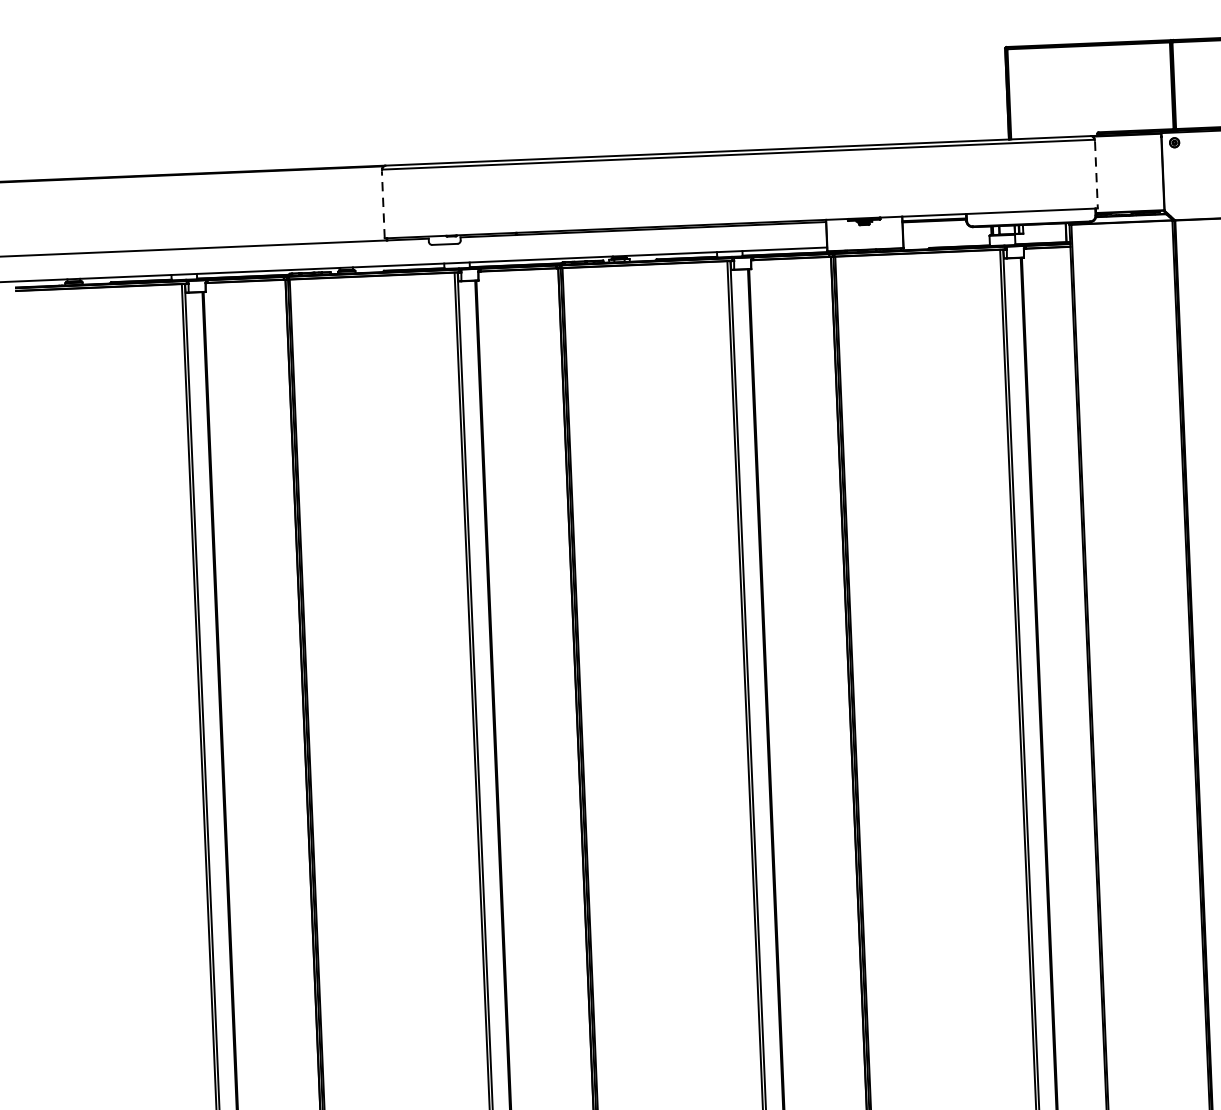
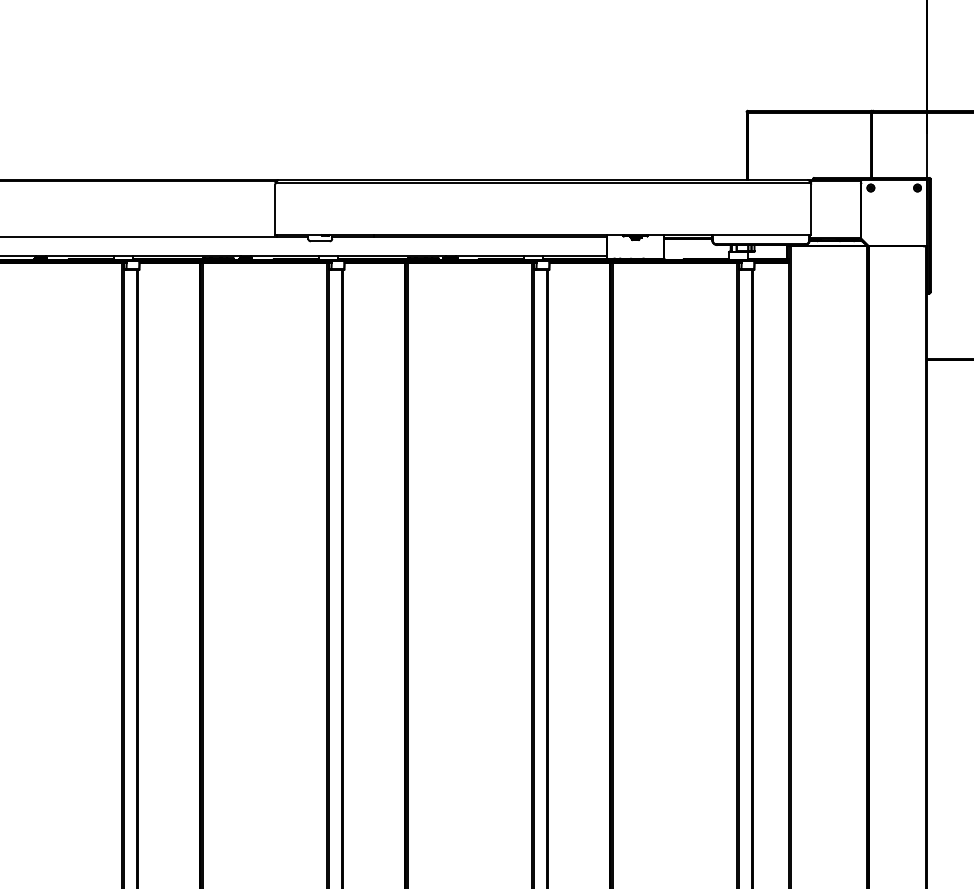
line: (1096, 175) -> (811, 210), dashed -> solid
line: (383, 204) -> (275, 209), dashed -> solid

